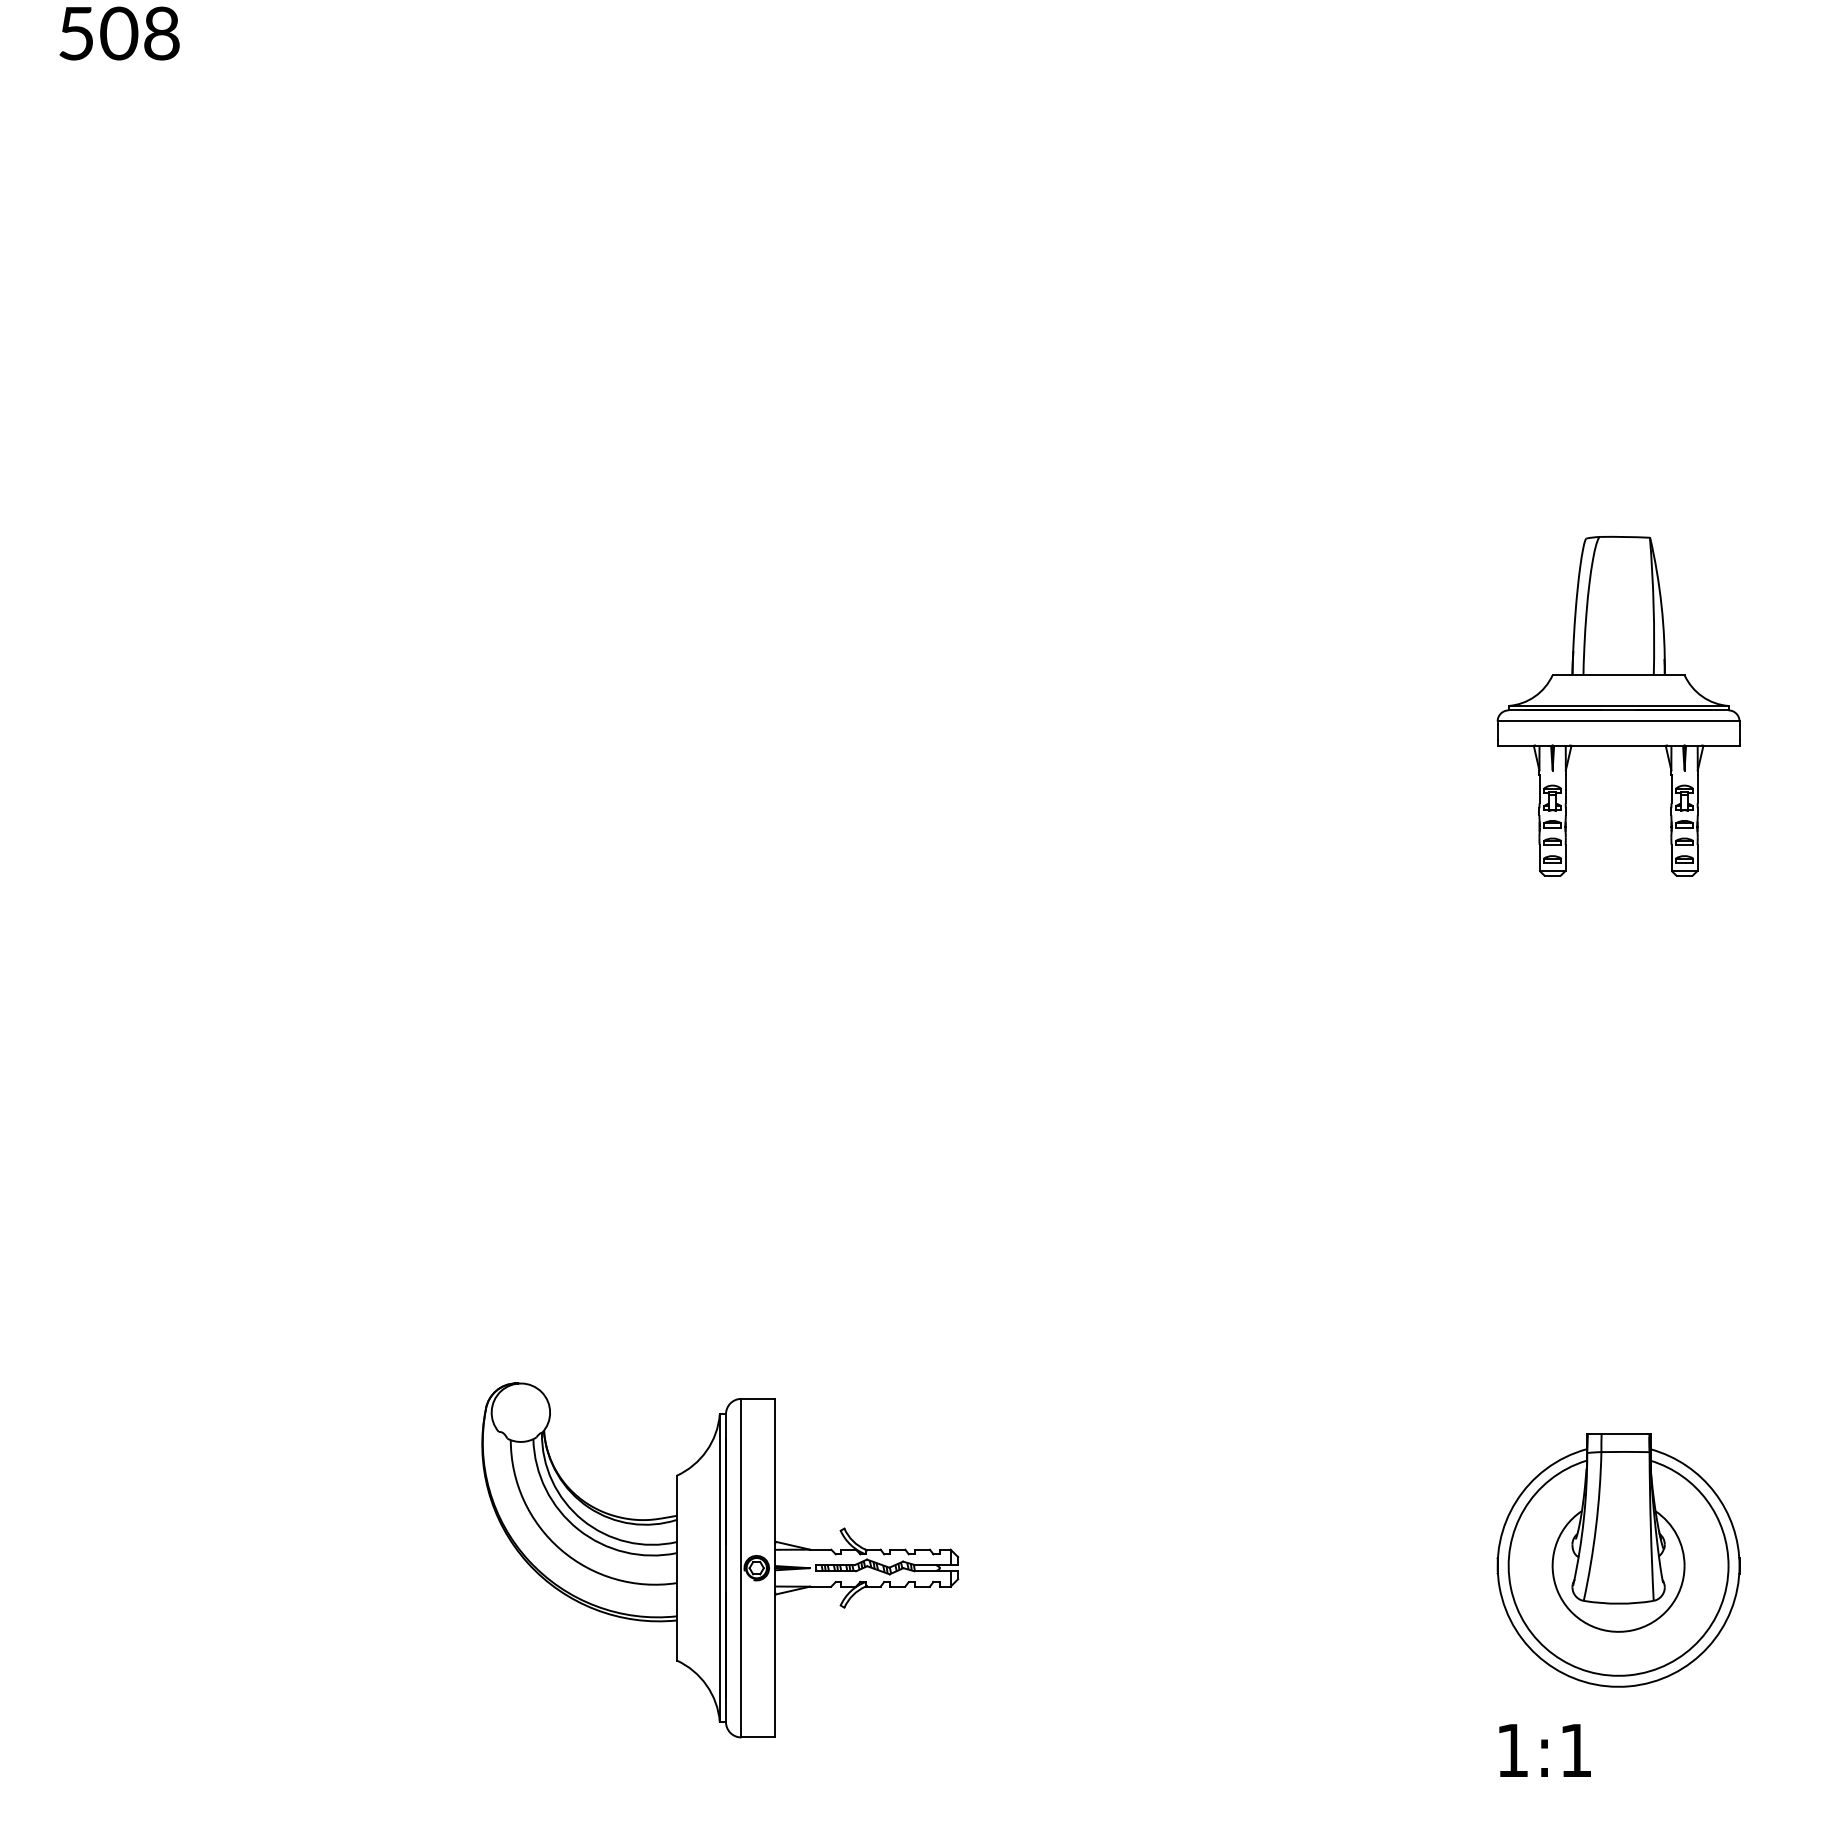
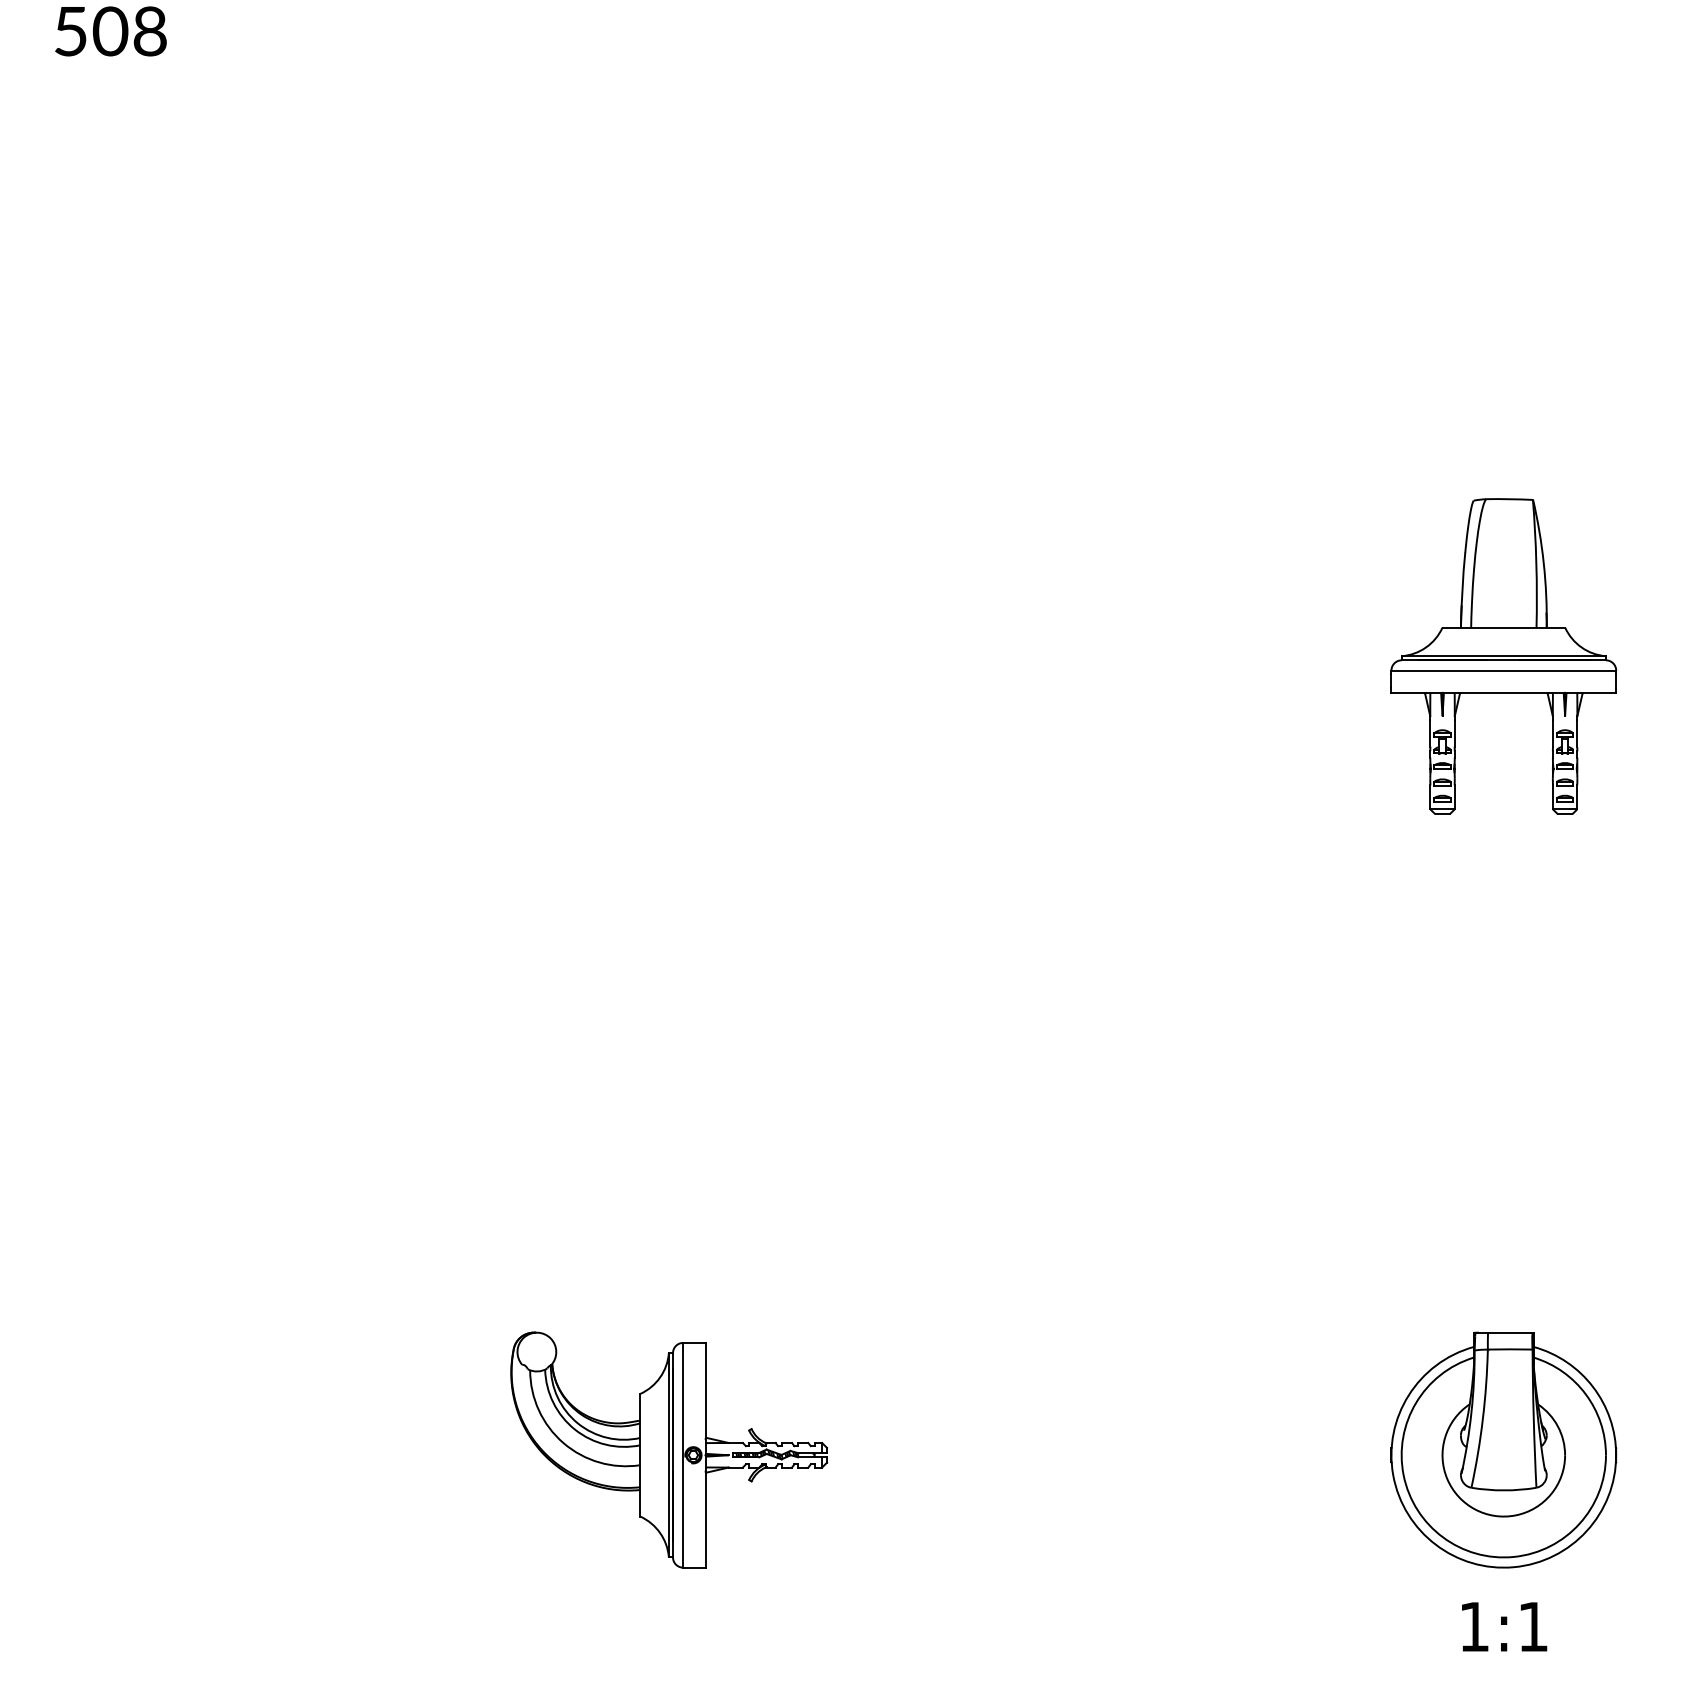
part: (720, 1559) -> (669, 1449), size x0.71
text: (1545, 1750) -> (1504, 1626), moved

